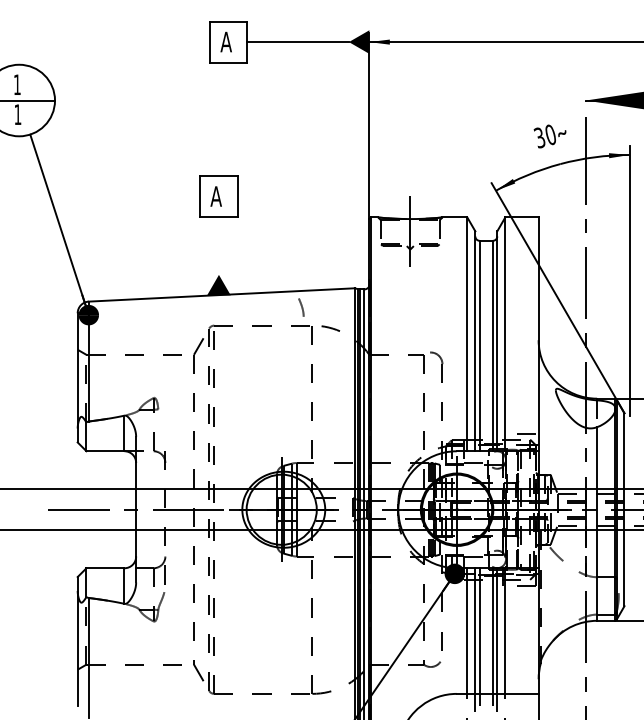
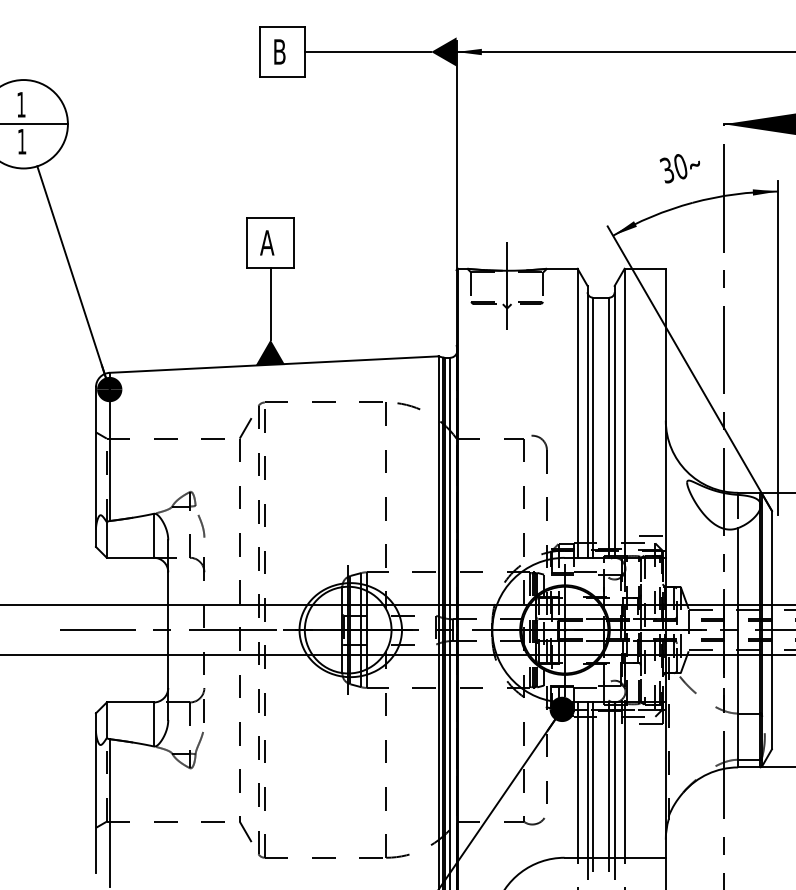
text: (226, 41) -> (279, 51), A -> B
line: (218, 245) -> (270, 303), added
curve: (301, 307) -> (201, 525), moved

